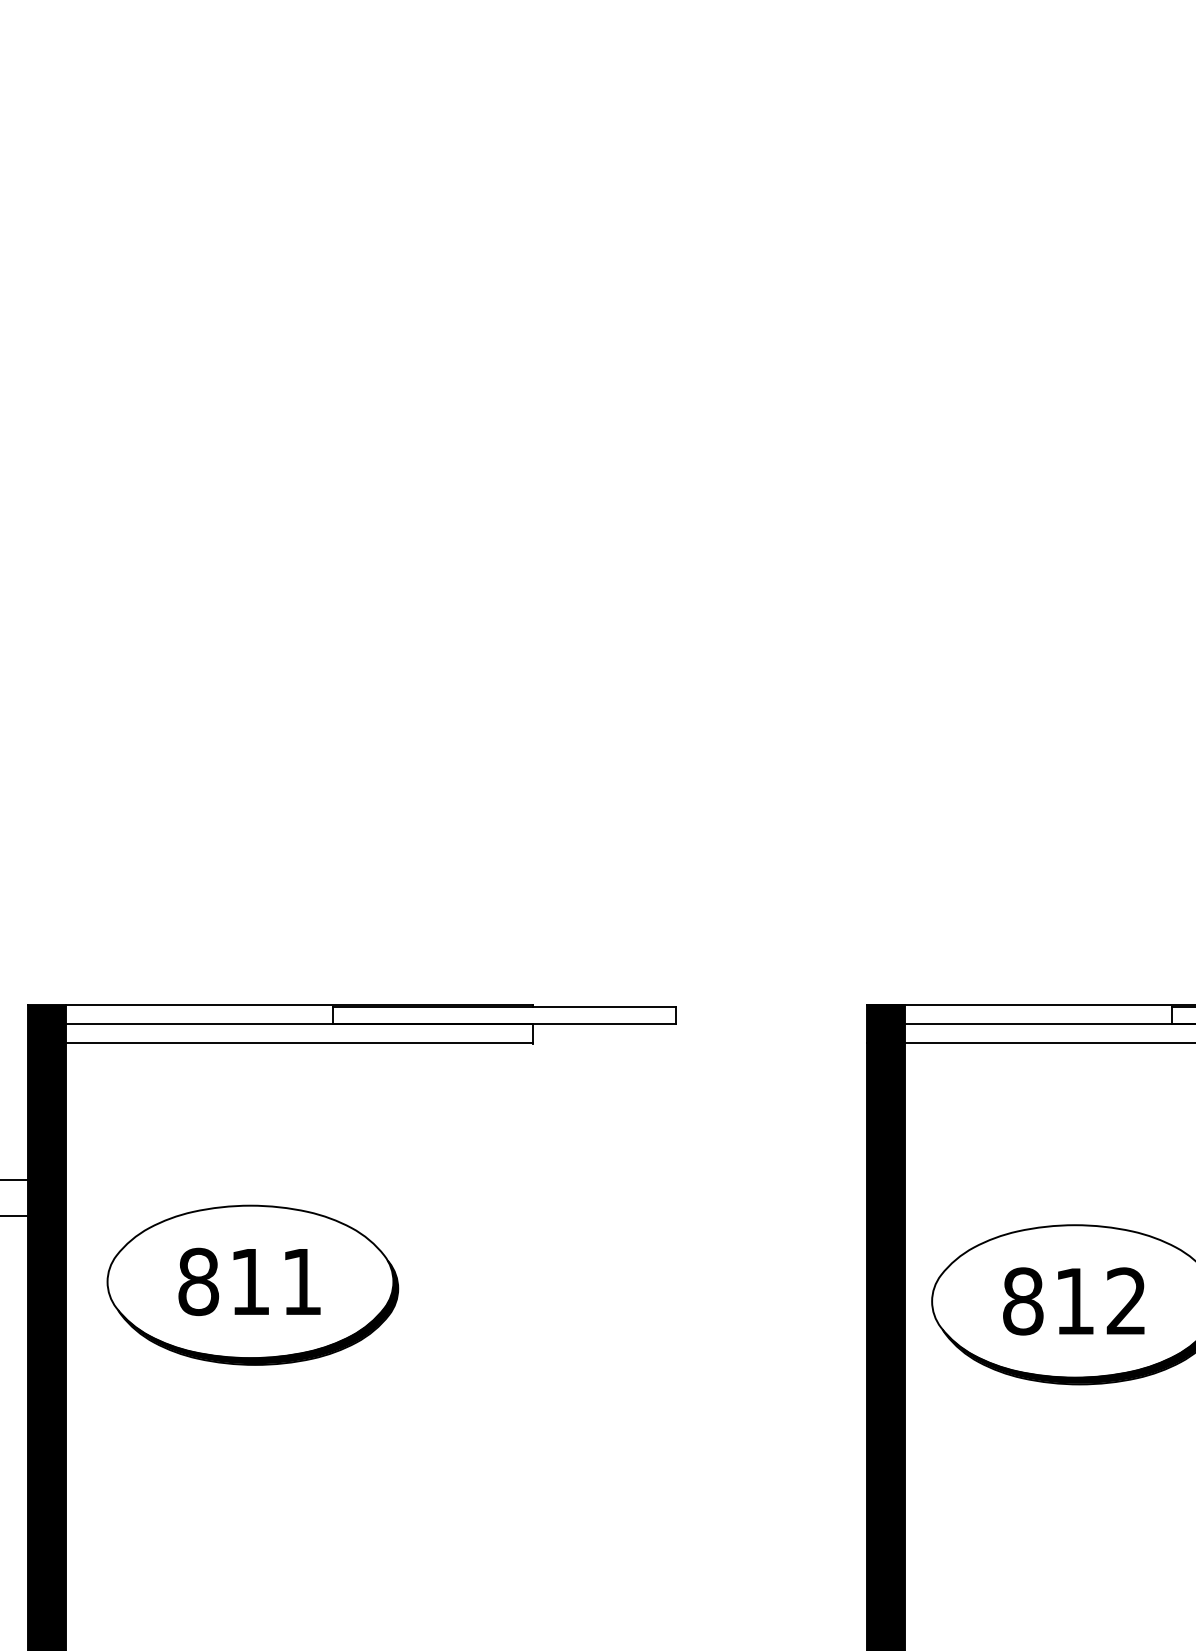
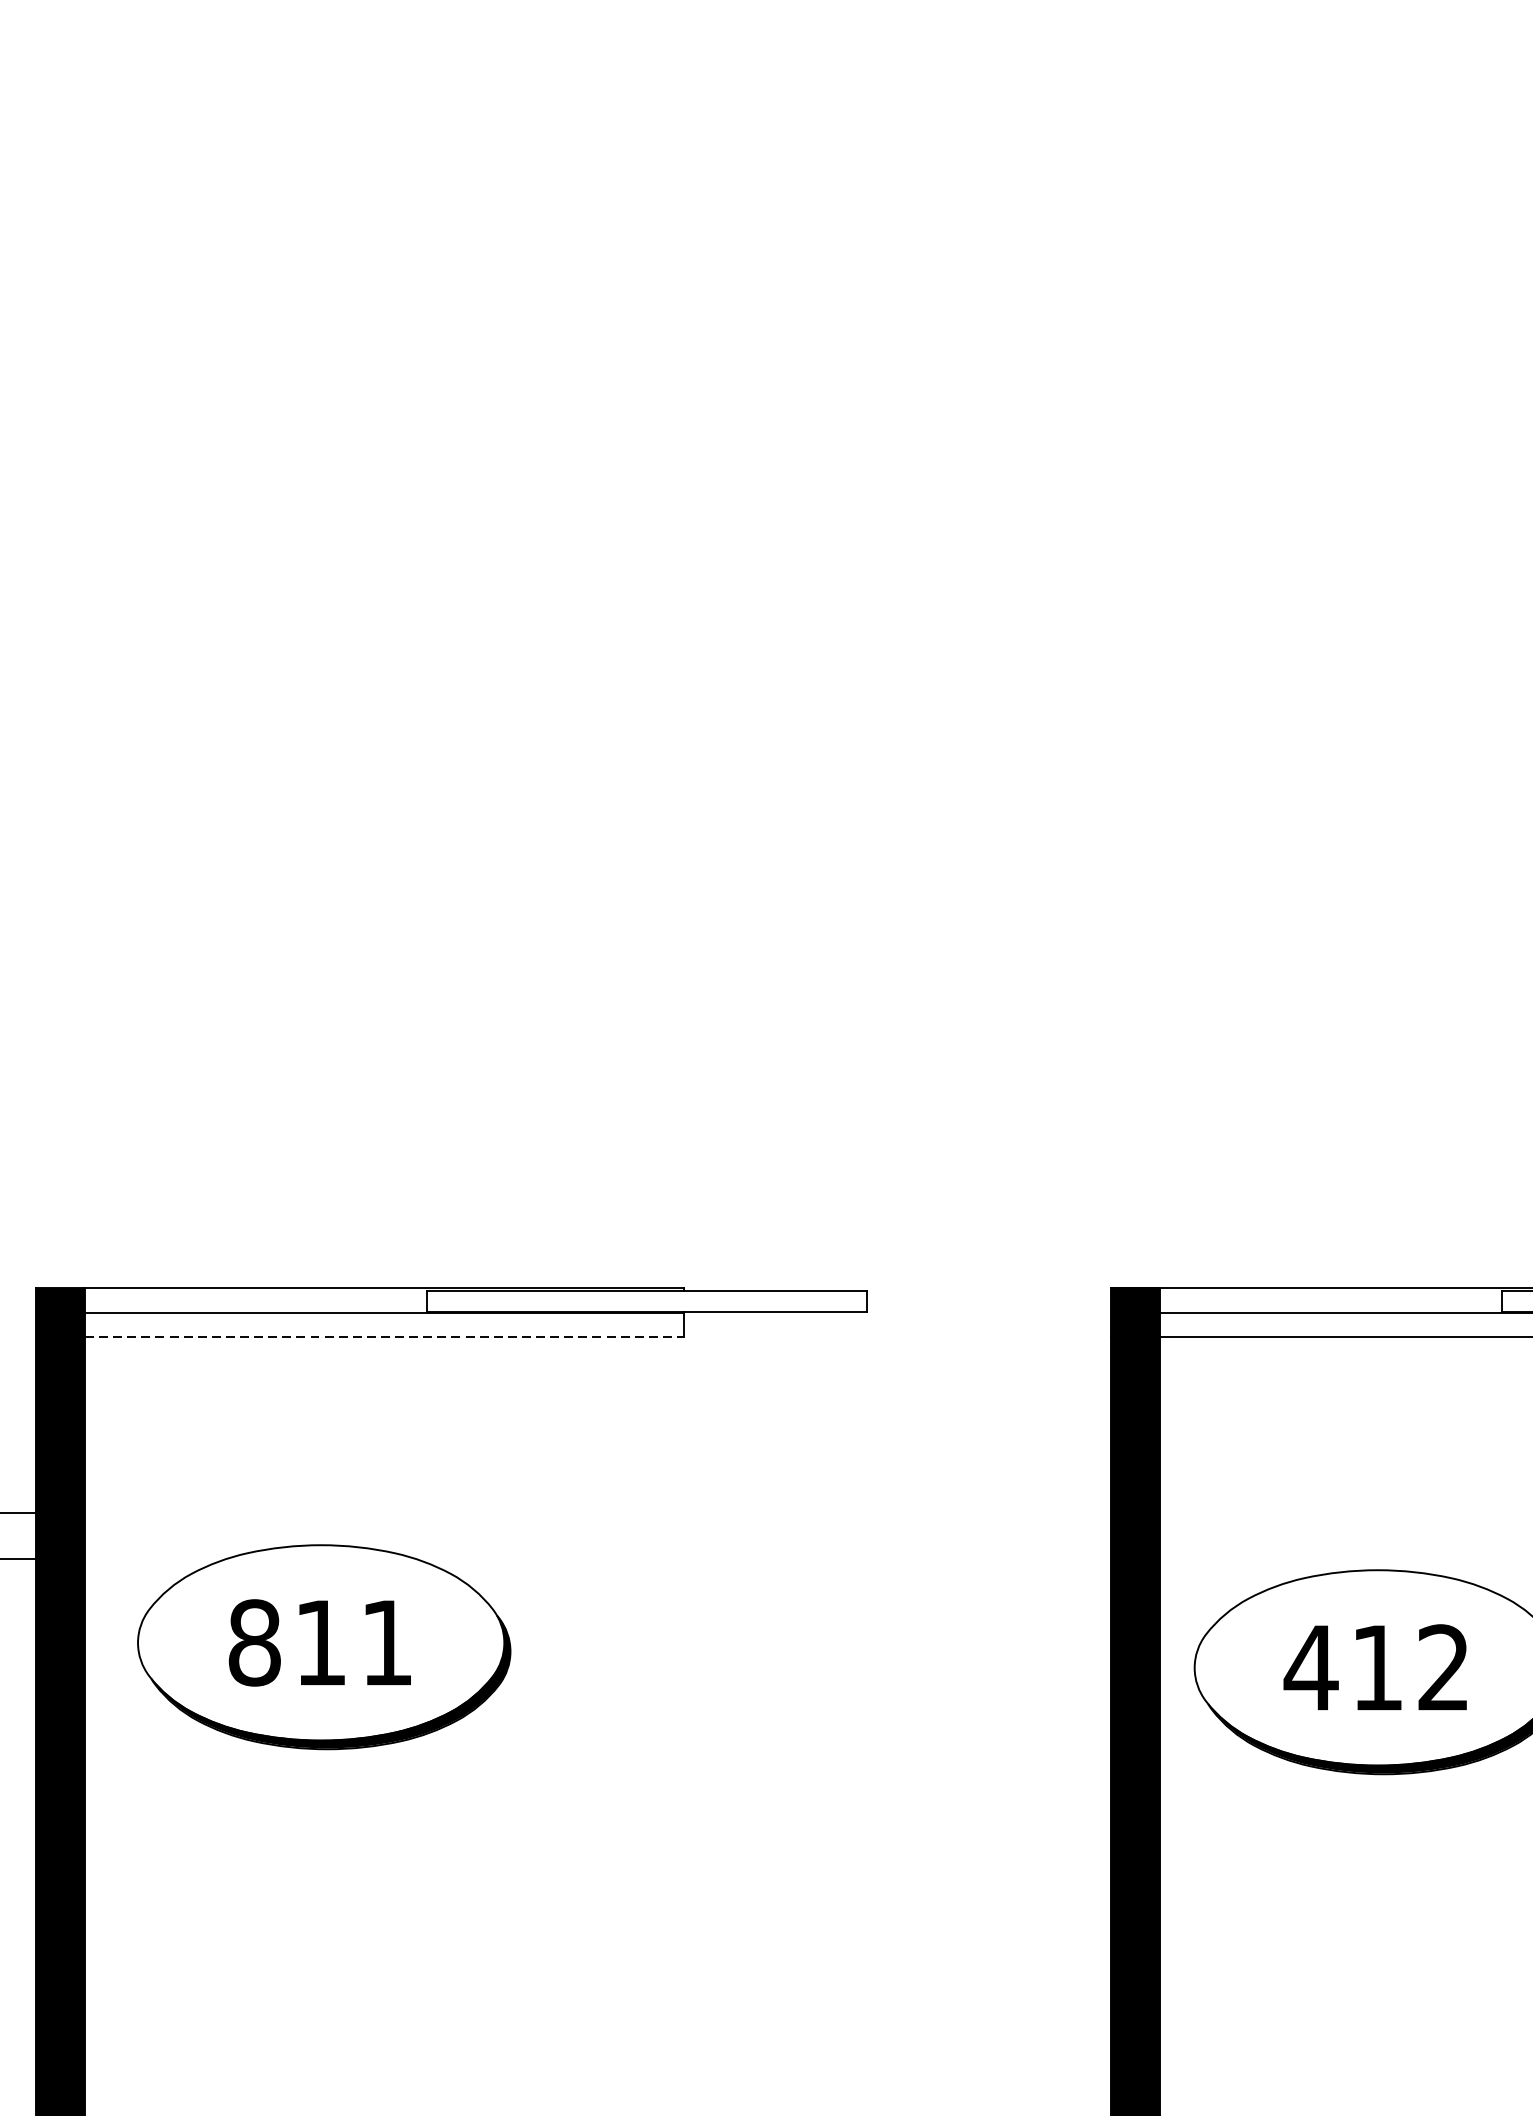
line: (299, 1043) -> (383, 1337), solid -> dashed
text: (1022, 1301) -> (1310, 1667), 812 -> 412

